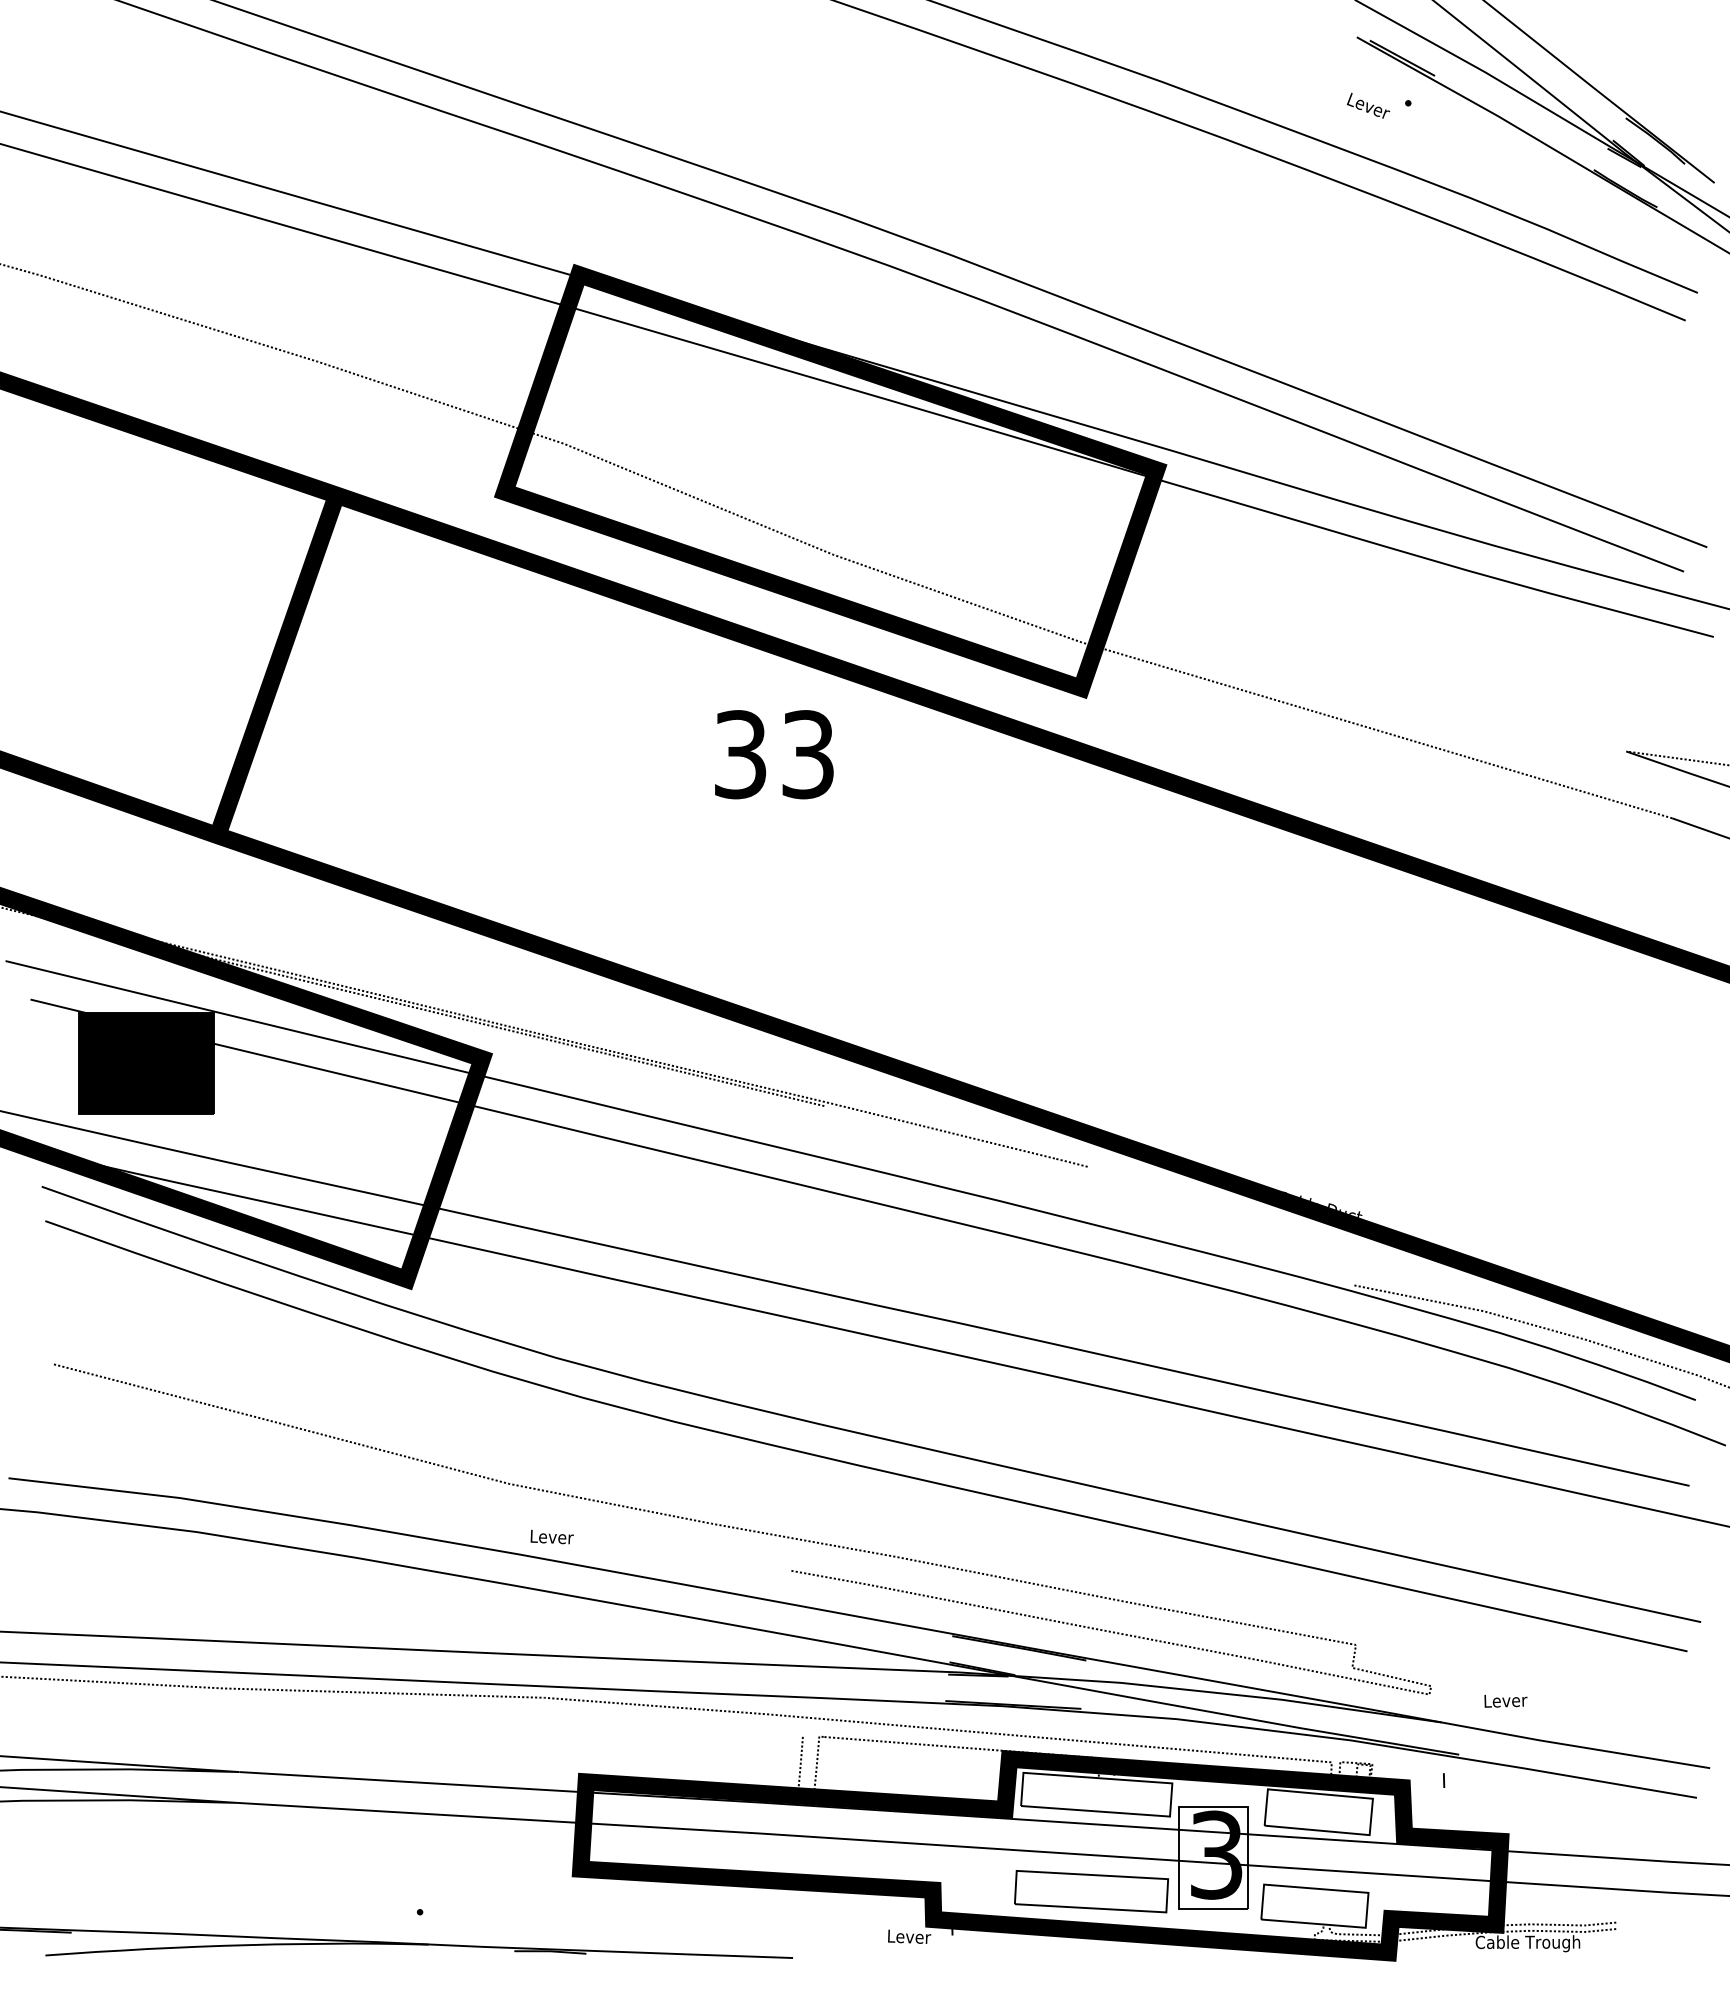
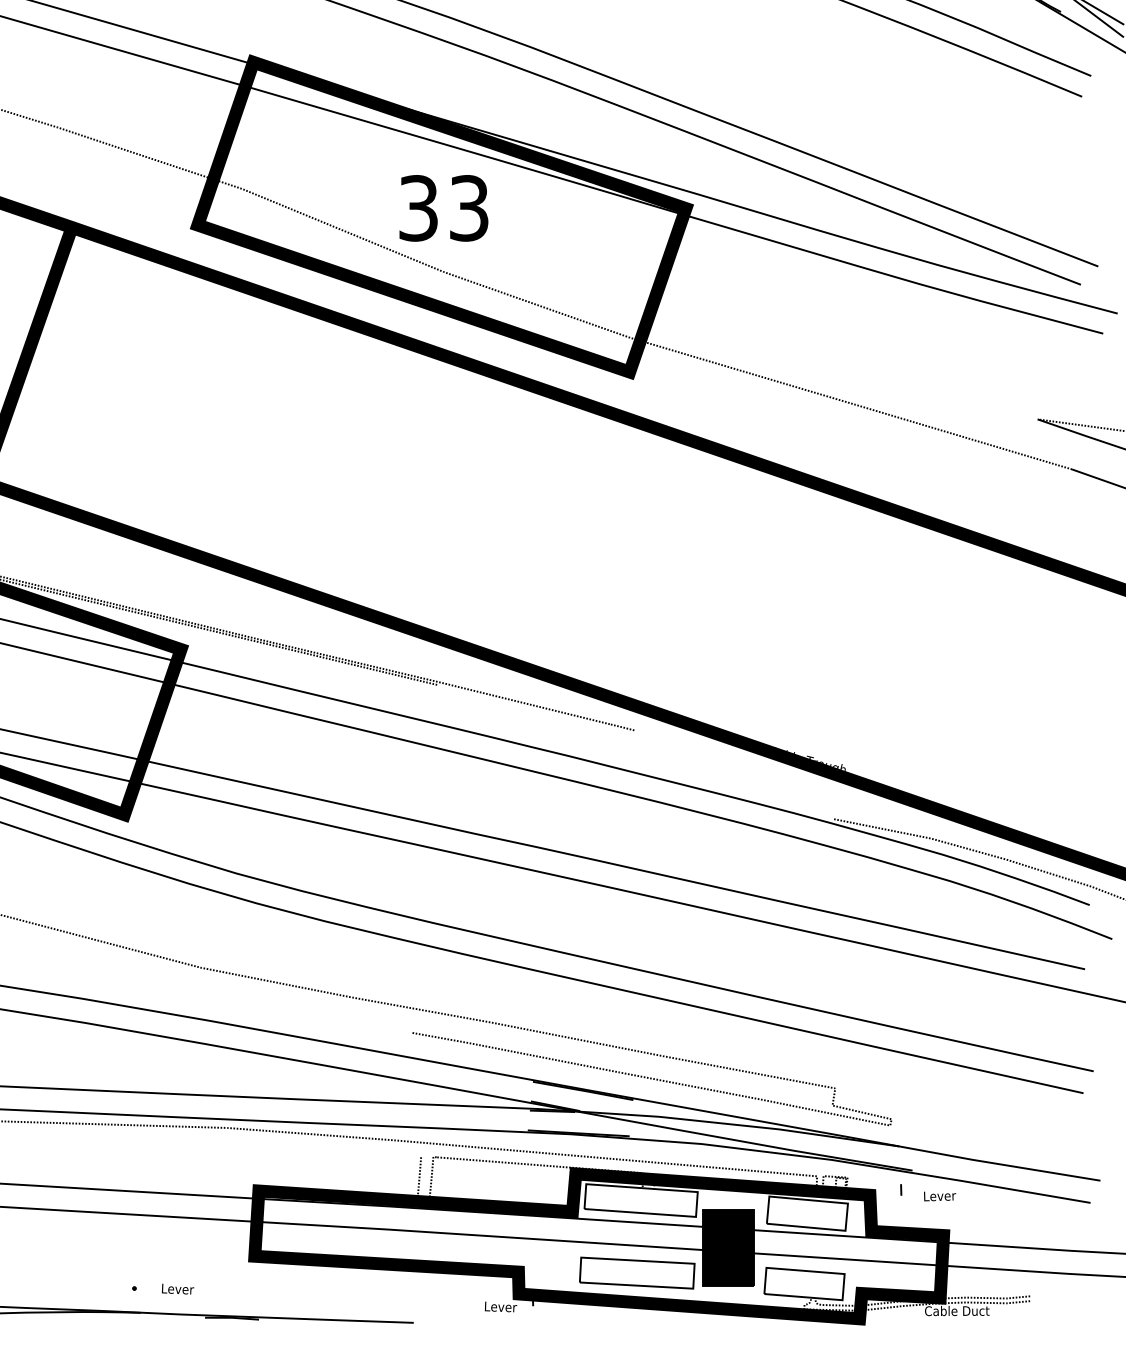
text: (774, 754) -> (444, 208), moved
text: (1326, 1205) -> (813, 759), Cable Duct -> Cable Trough
text: (551, 1536) -> (177, 1288), moved
text: (1505, 1701) -> (939, 1196), moved
fill: (1213, 1857) -> (728, 1247), added
text: (1552, 1943) -> (982, 1311), Cable Trough -> Cable Duct

